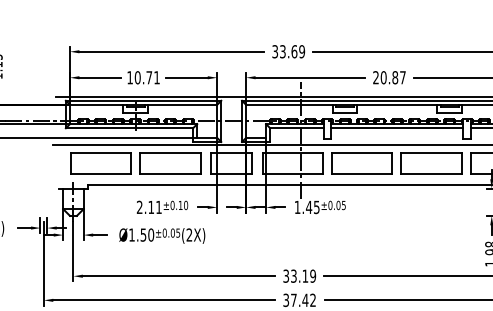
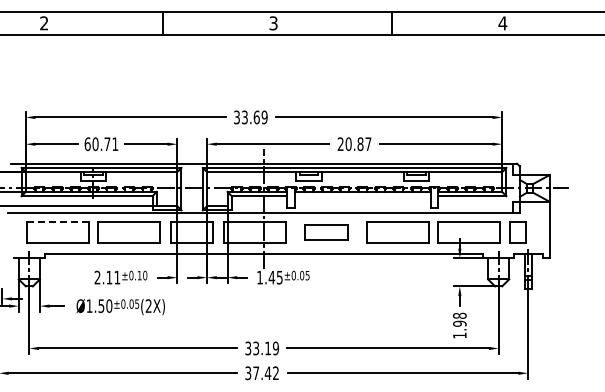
text: (129, 78) -> (87, 144), 10.71 -> 60.71
line: (397, 128) -> (362, 196), removed
line: (100, 152) -> (57, 221), solid -> dashed
part: (362, 163) -> (326, 232), size x0.7

